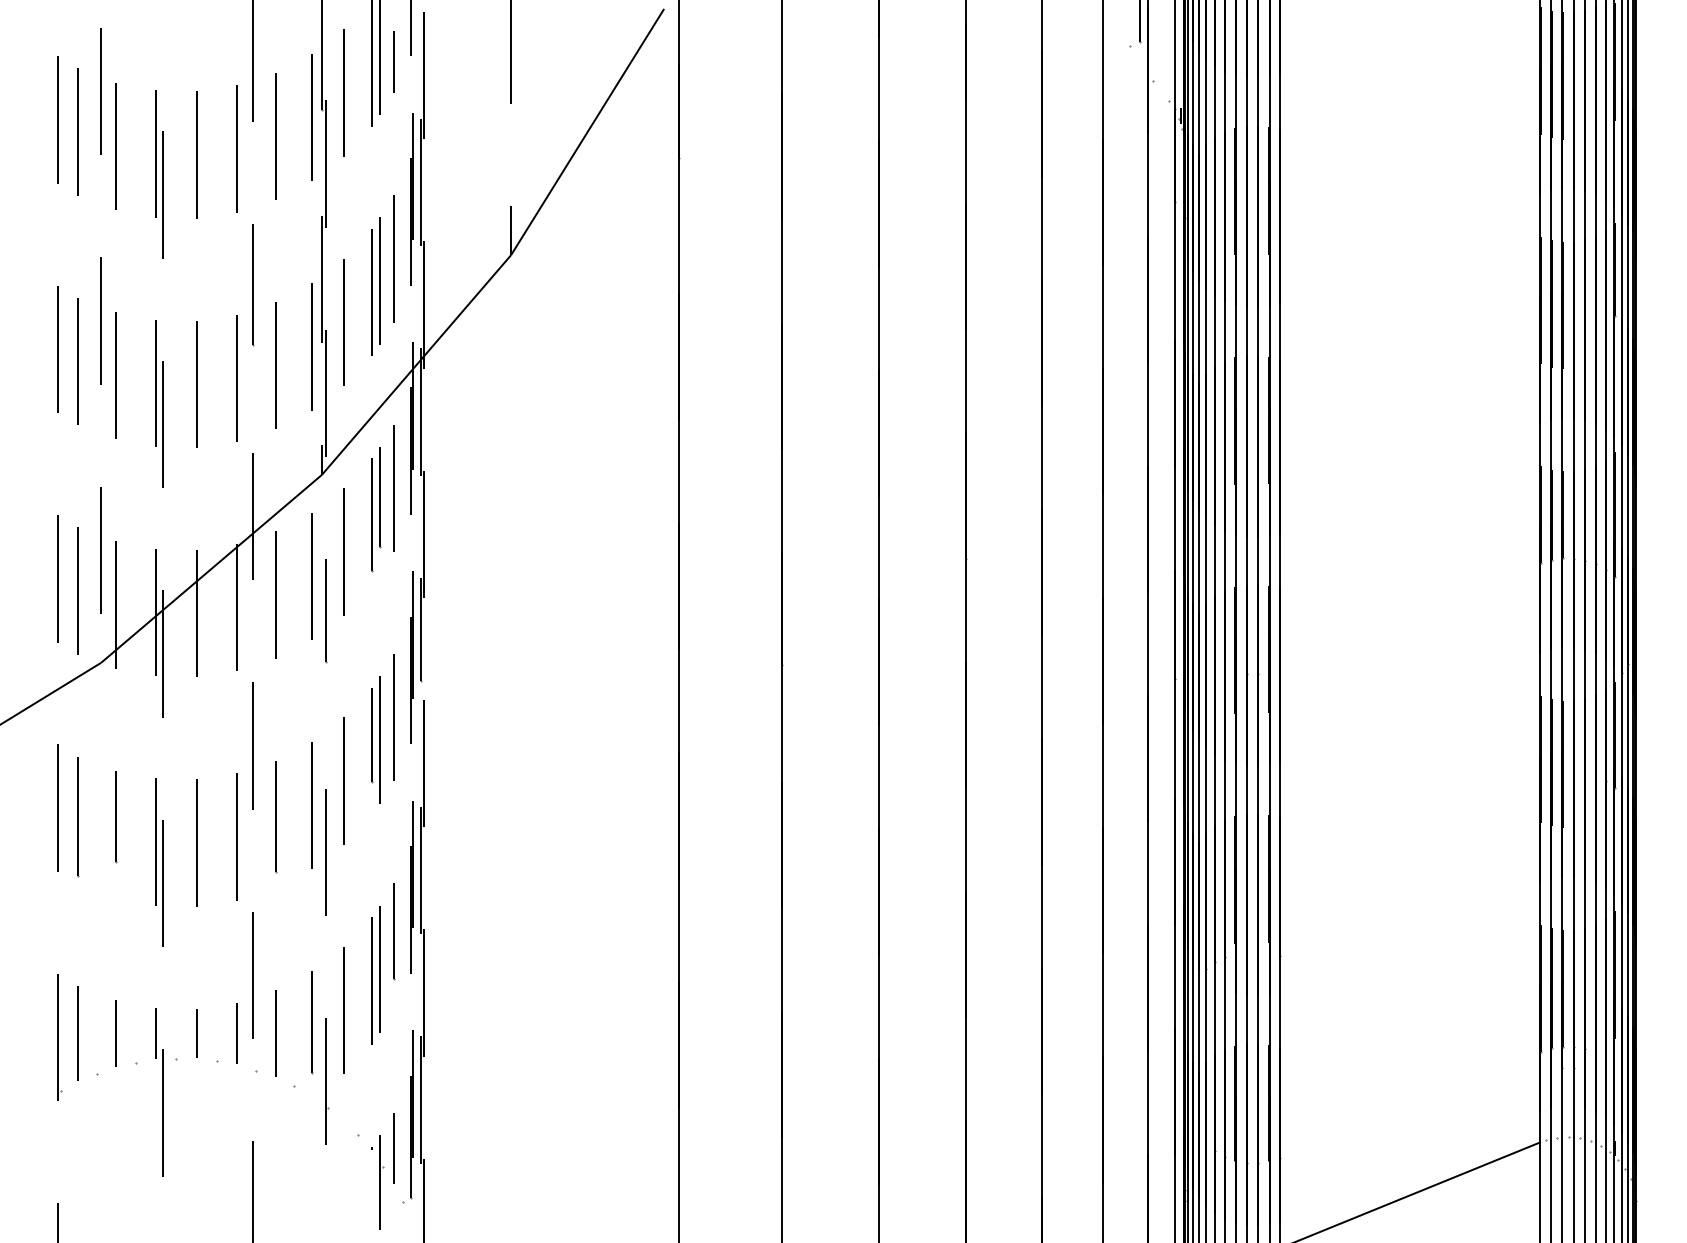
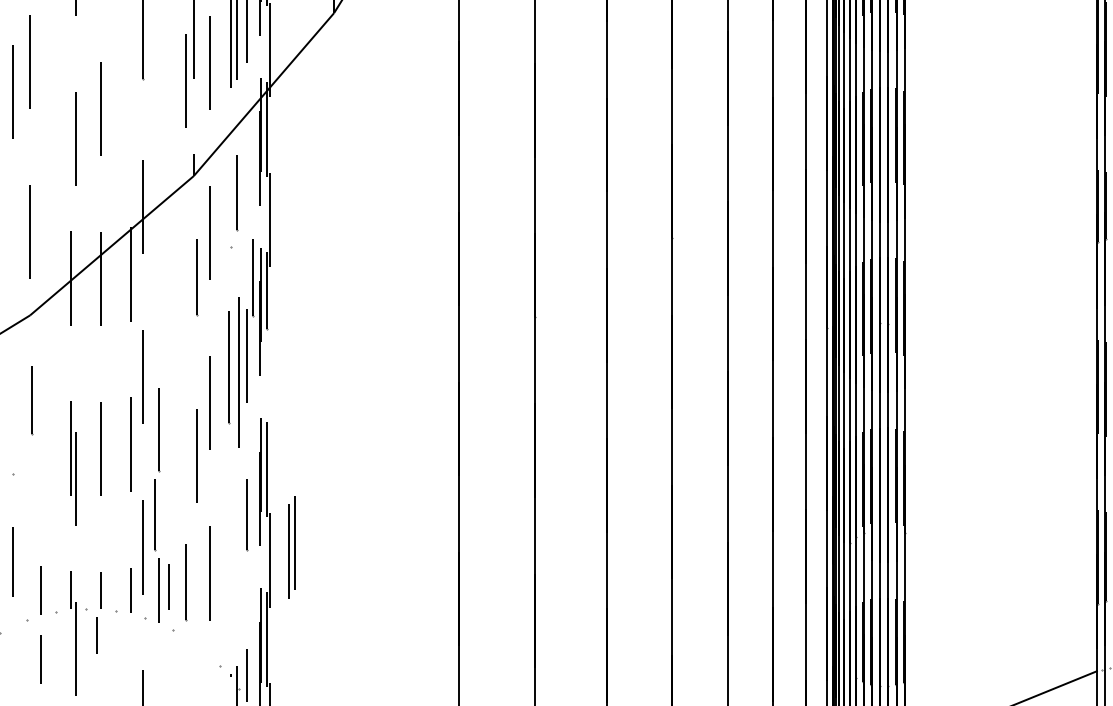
line: (275, 365) -> (159, 94), removed
line: (116, 375) -> (41, 102), removed
line: (236, 378) -> (130, 104), removed
line: (156, 383) -> (71, 108), removed
line: (326, 393) -> (197, 115), removed
line: (394, 488) -> (247, 186), removed
line: (371, 514) -> (230, 205), removed
line: (311, 576) -> (186, 251), removed
line: (78, 590) -> (13, 261), removed
line: (275, 594) -> (159, 264), removed
line: (116, 604) -> (41, 272), removed
line: (402, 612) -> (253, 278), added
line: (162, 653) -> (75, 308), removed
part: (375, 739) -> (233, 372), size x1.6
line: (424, 763) -> (269, 390), removed
line: (311, 805) -> (186, 421), removed
line: (78, 816) -> (13, 429), removed
line: (116, 817) -> (32, 400), moved
line: (269, 931) -> (154, 514), added
part: (375, 975) -> (291, 547), moved
line: (288, 1028) -> (168, 586), added
line: (77, 1033) -> (12, 562), moved
part: (327, 1081) -> (197, 625), removed
line: (190, 1094) -> (96, 635), added
line: (115, 1126) -> (40, 659), added

